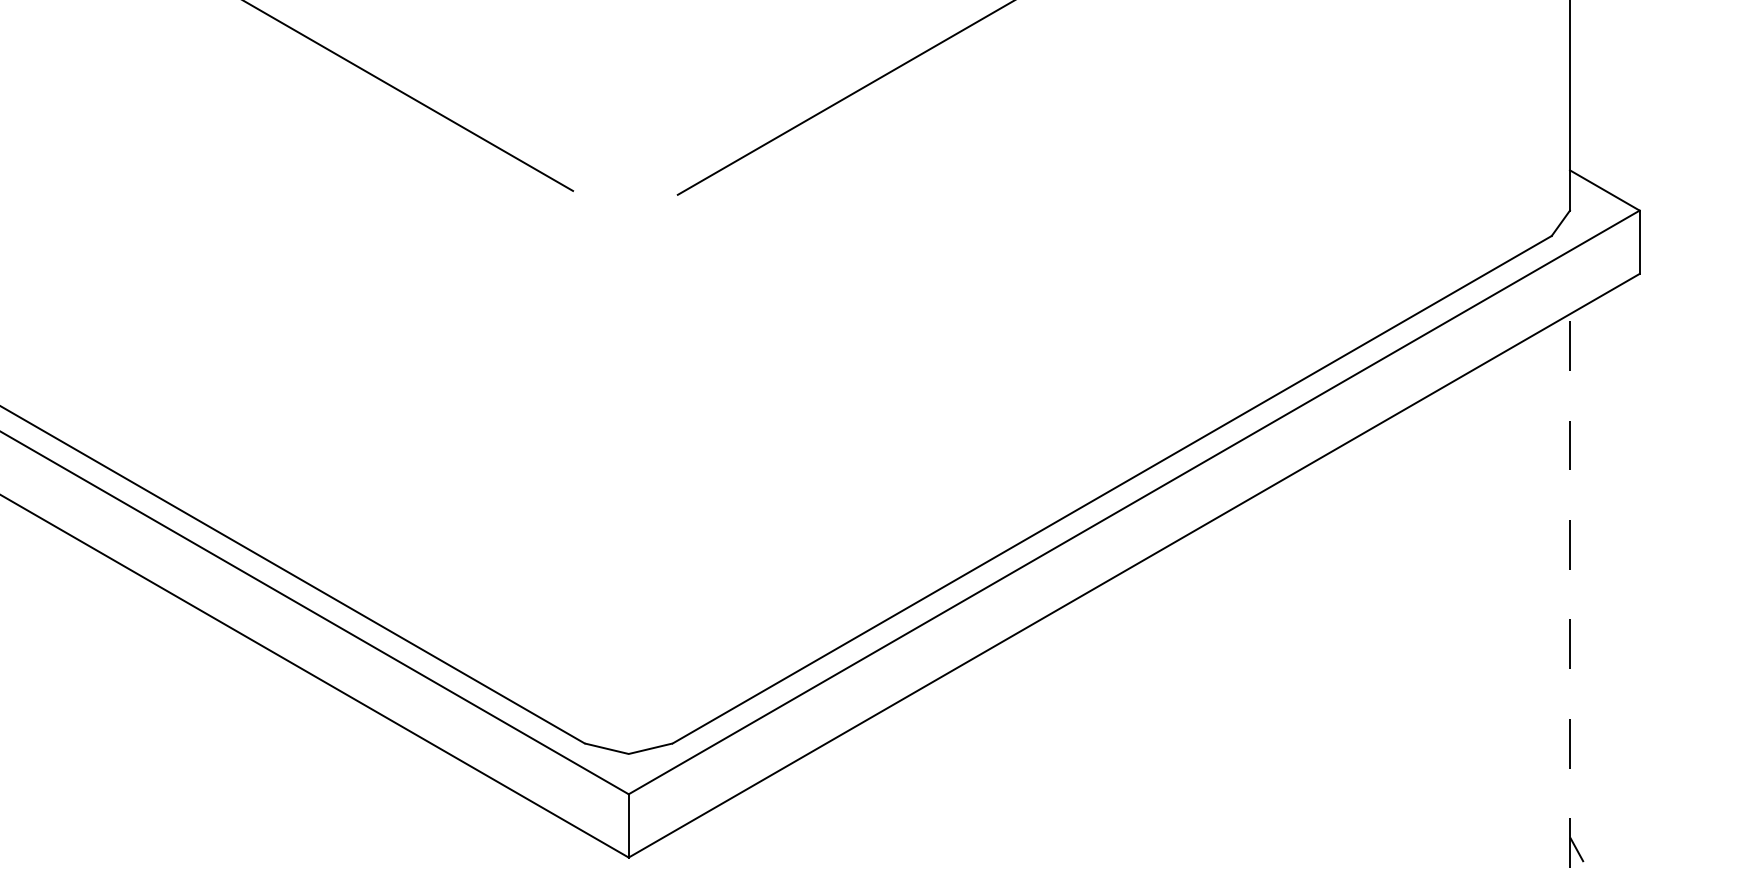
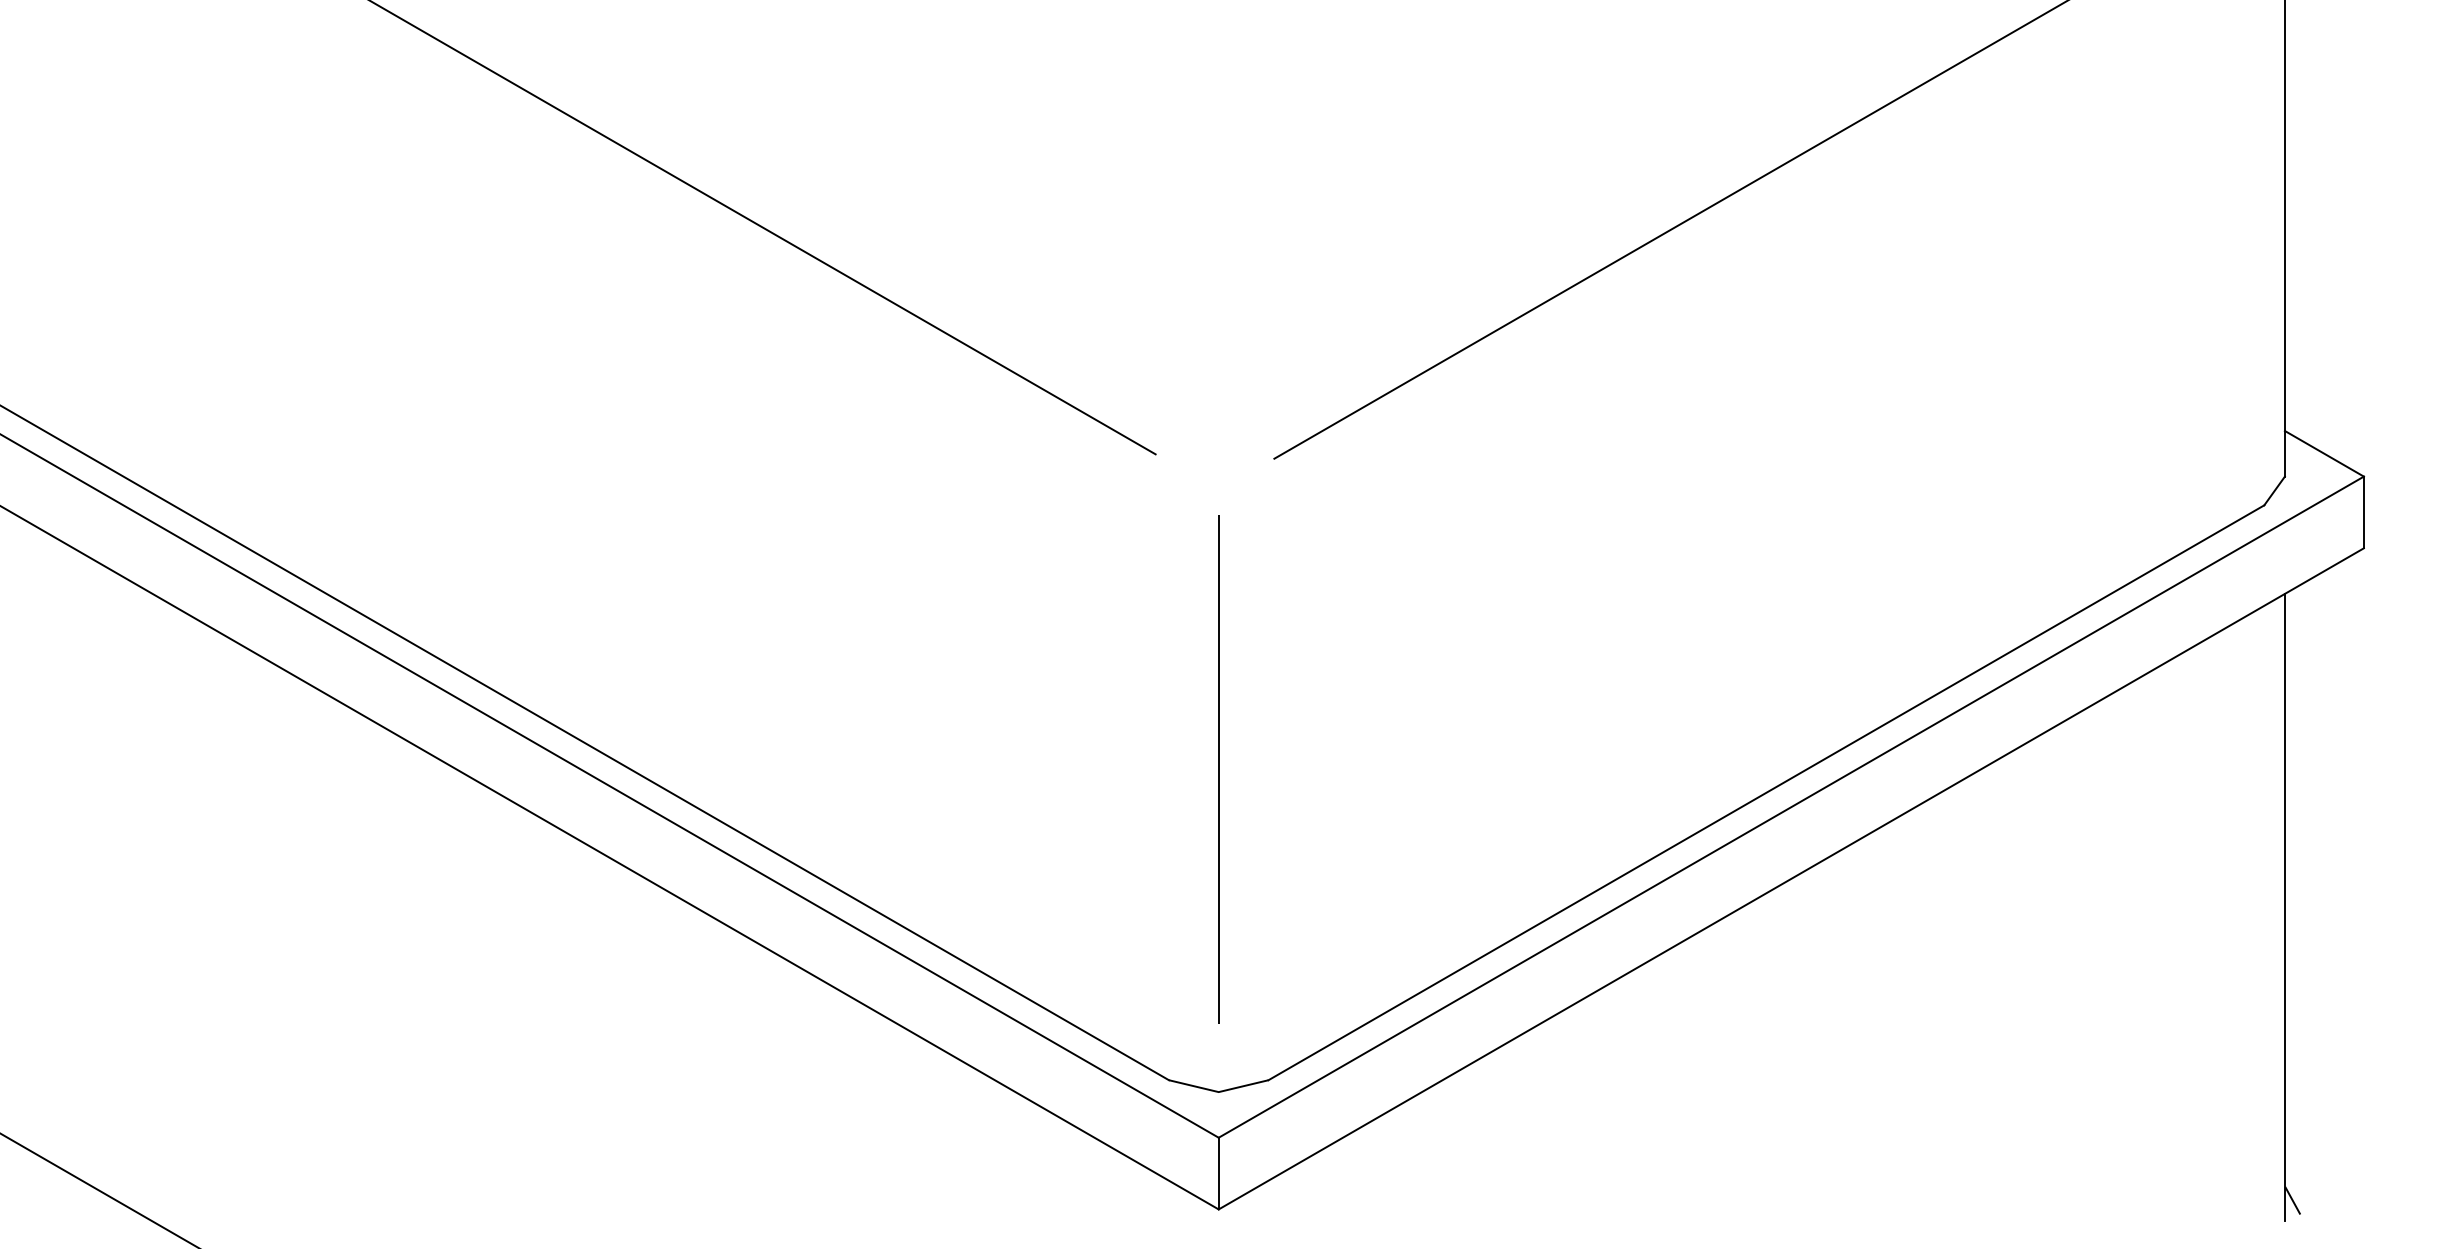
line: (628, 469) -> (1218, 769), added
line: (1569, 591) -> (2284, 907), dashed -> solid

